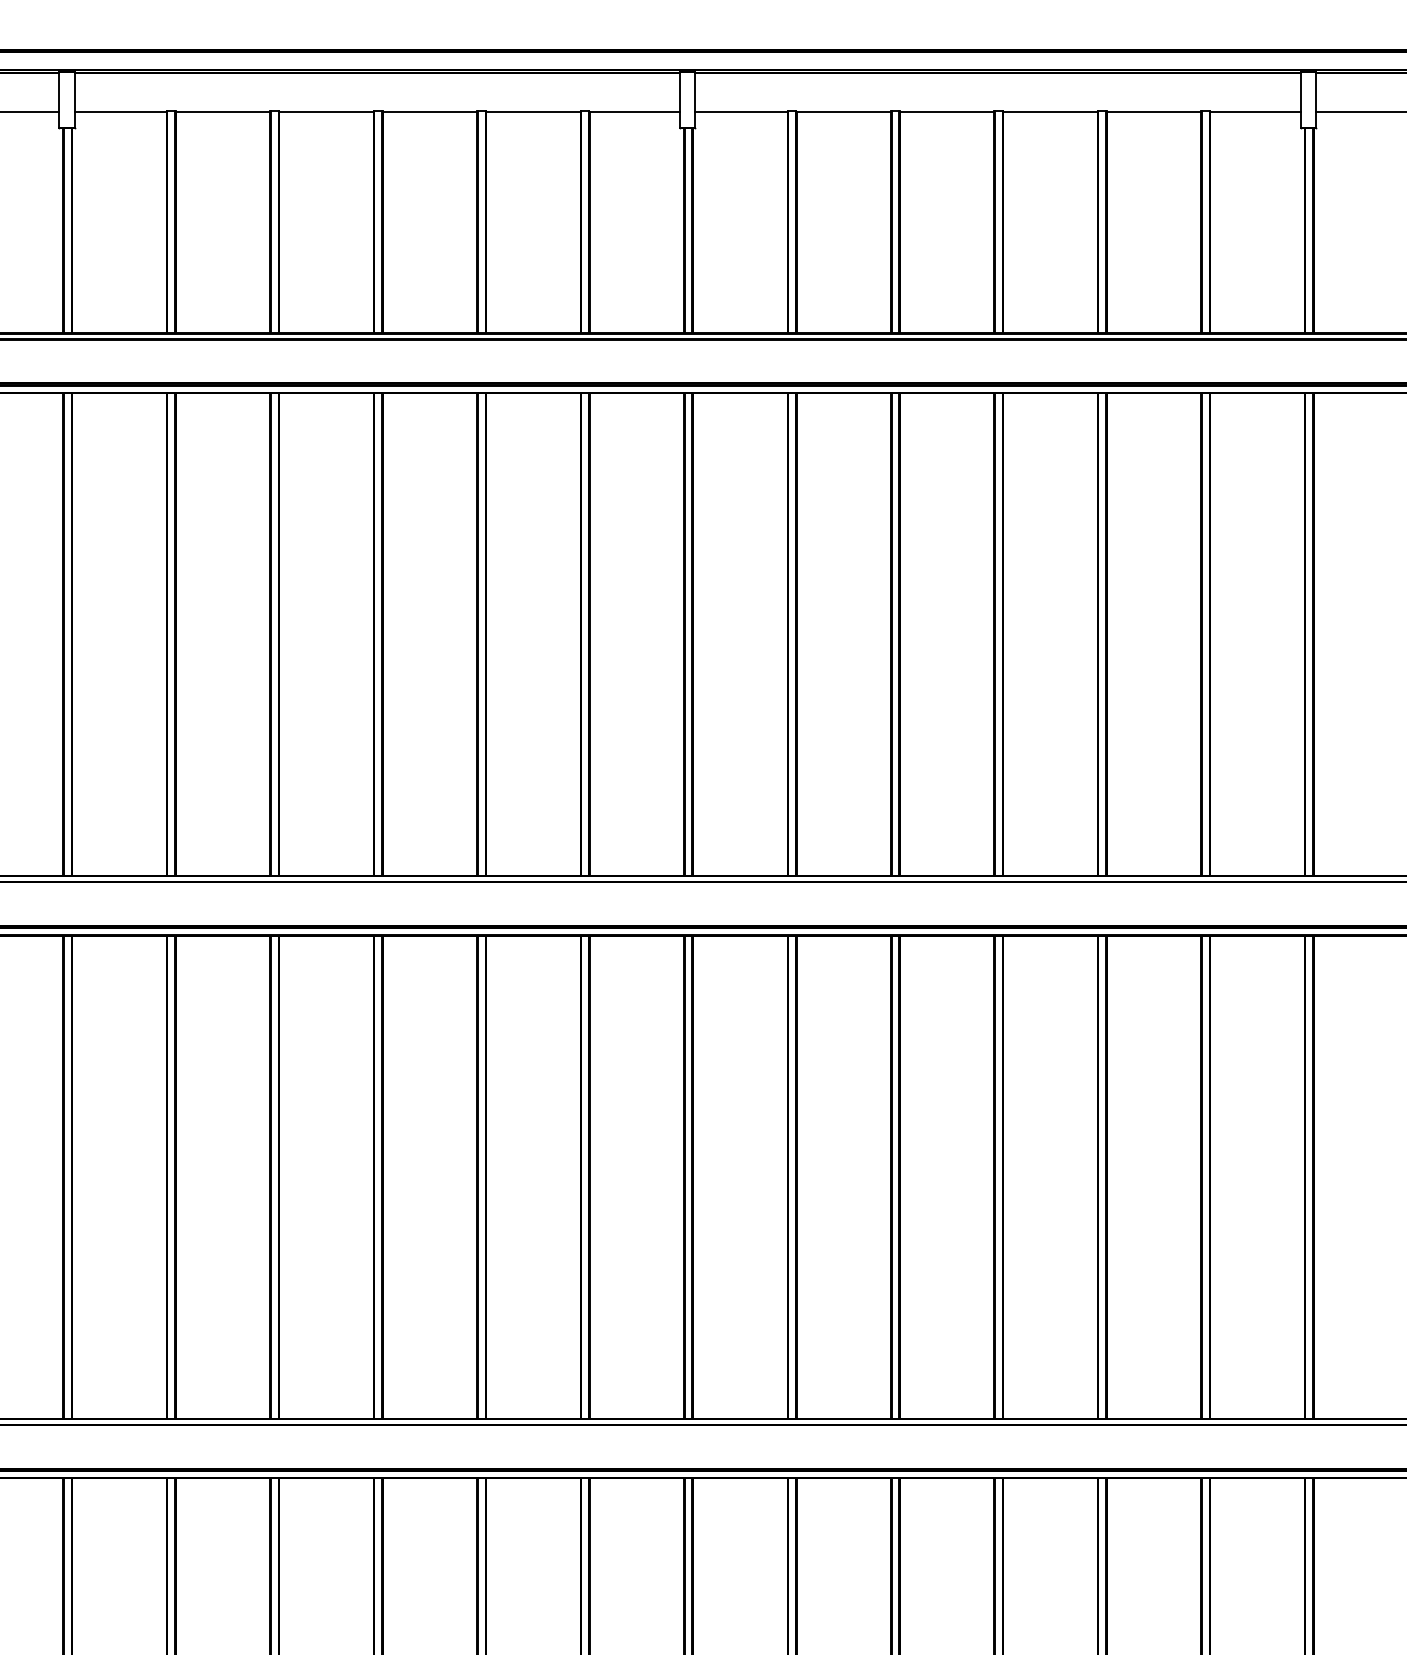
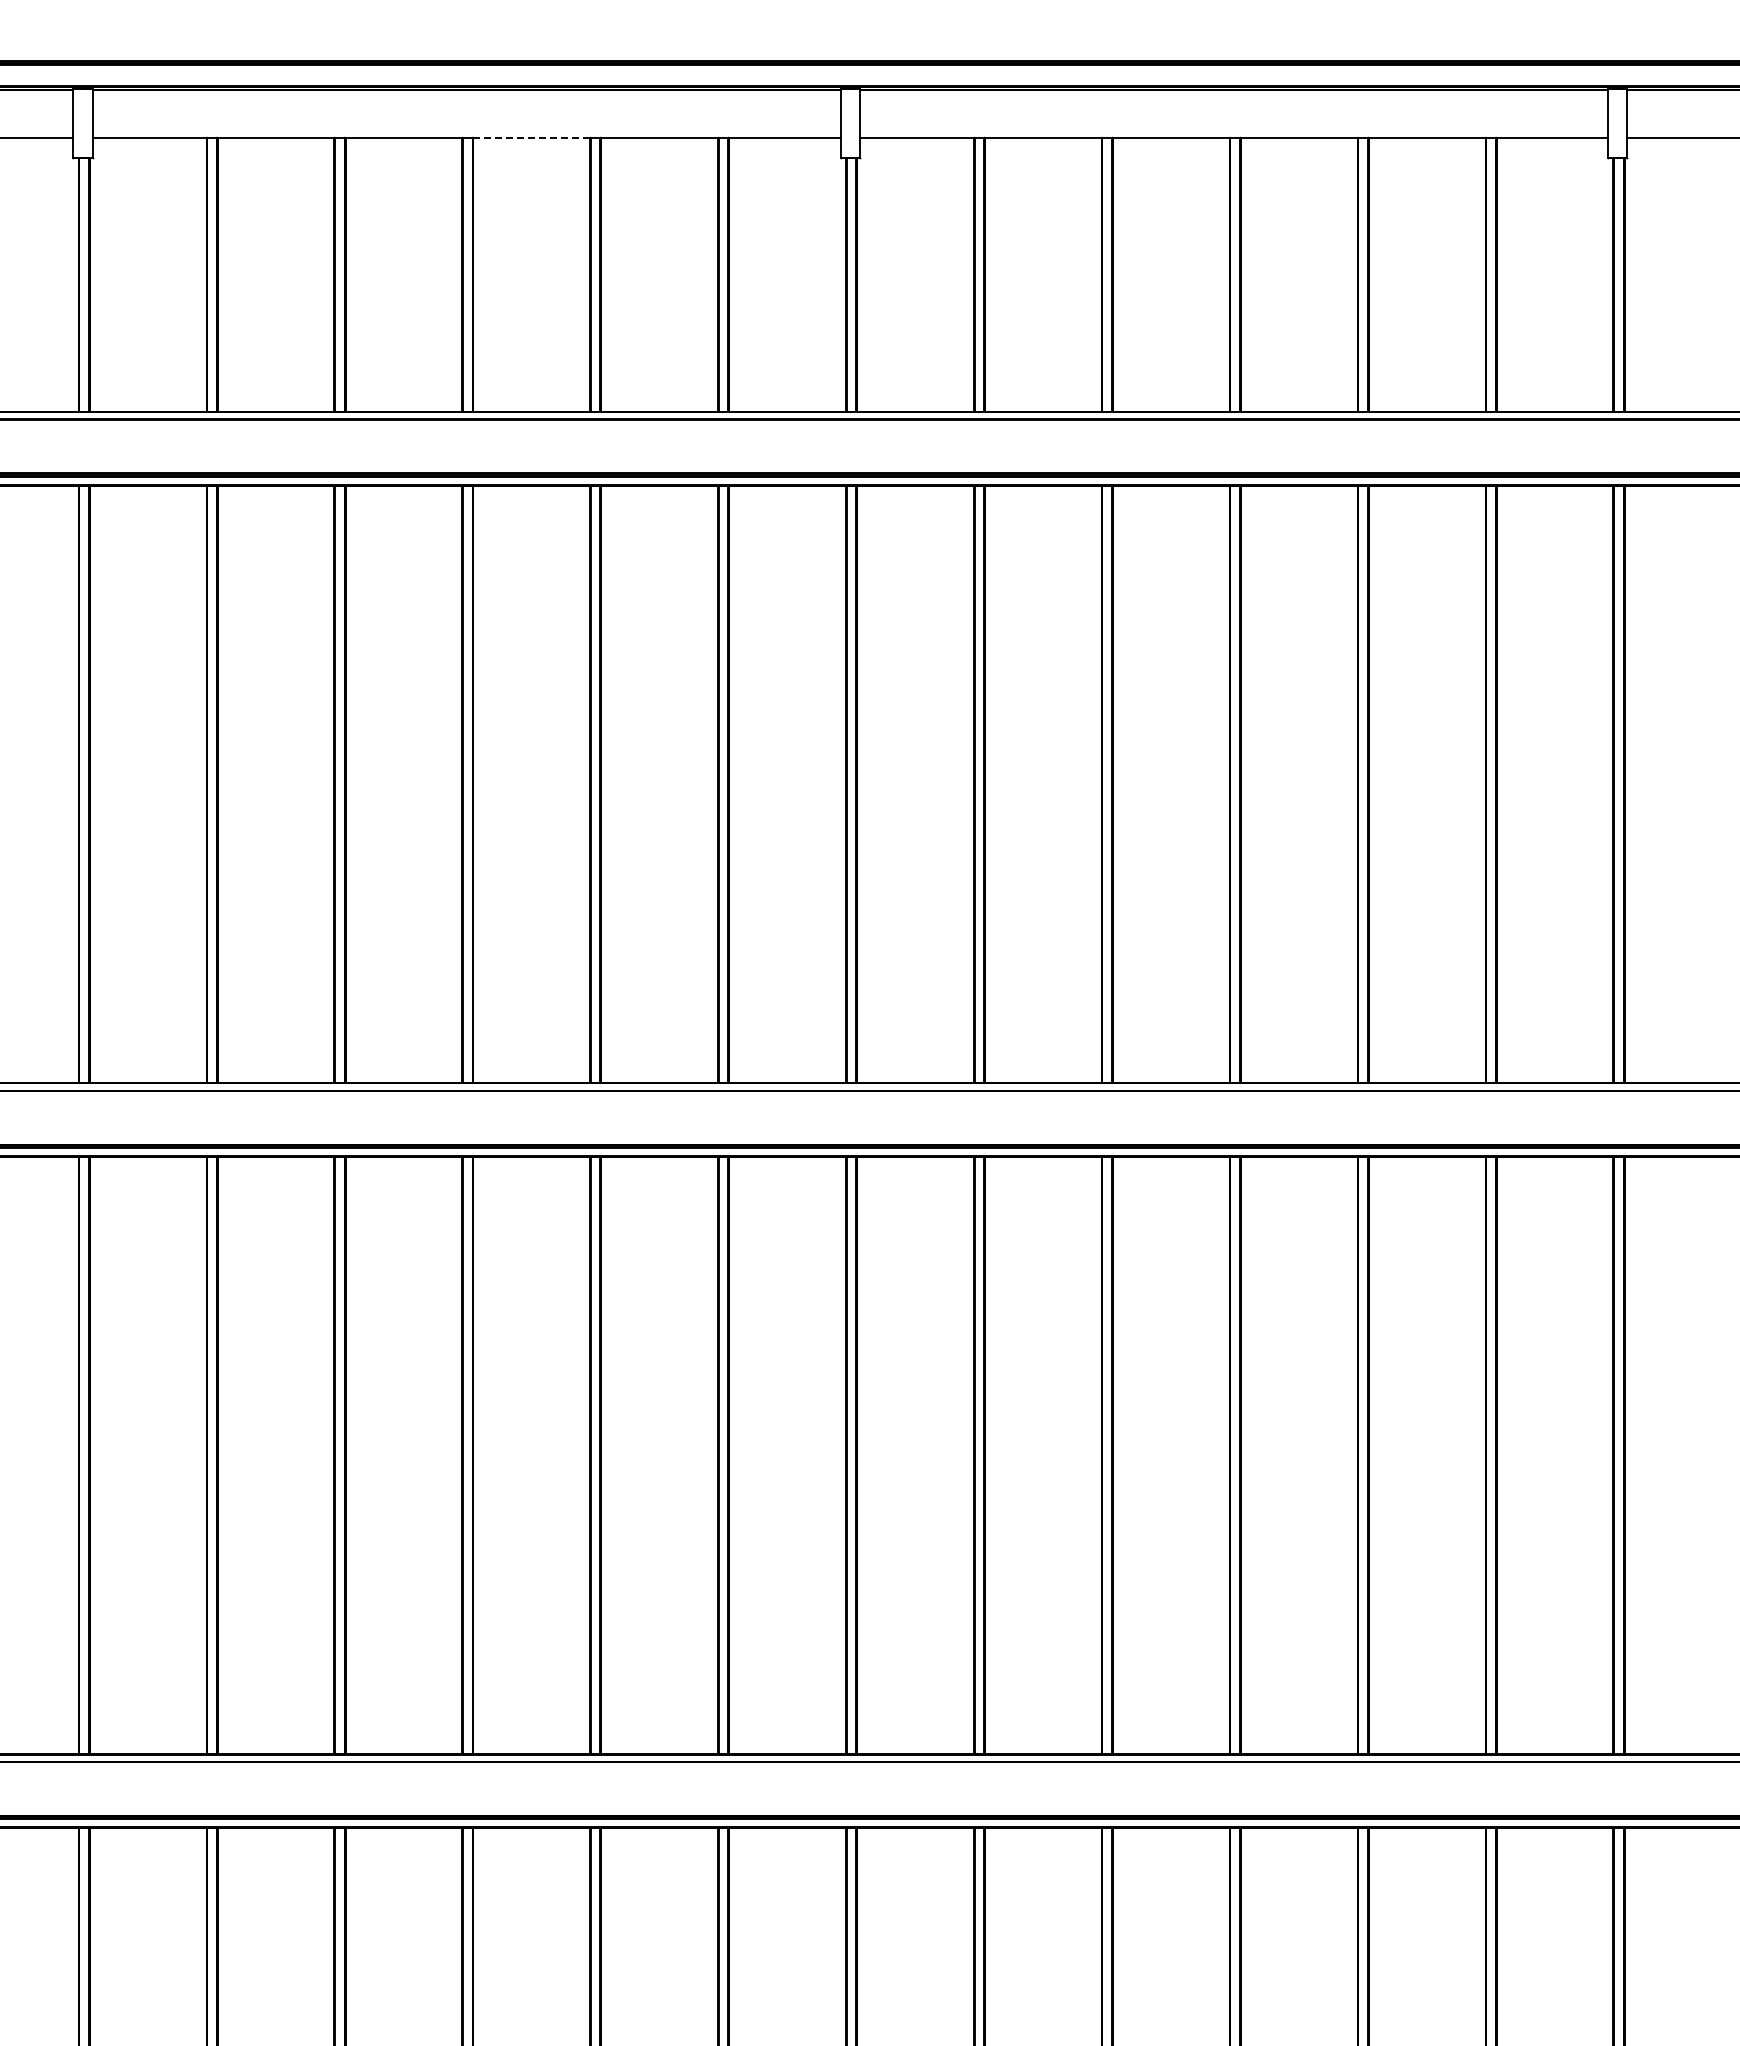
line: (429, 112) -> (531, 138), solid -> dashed

